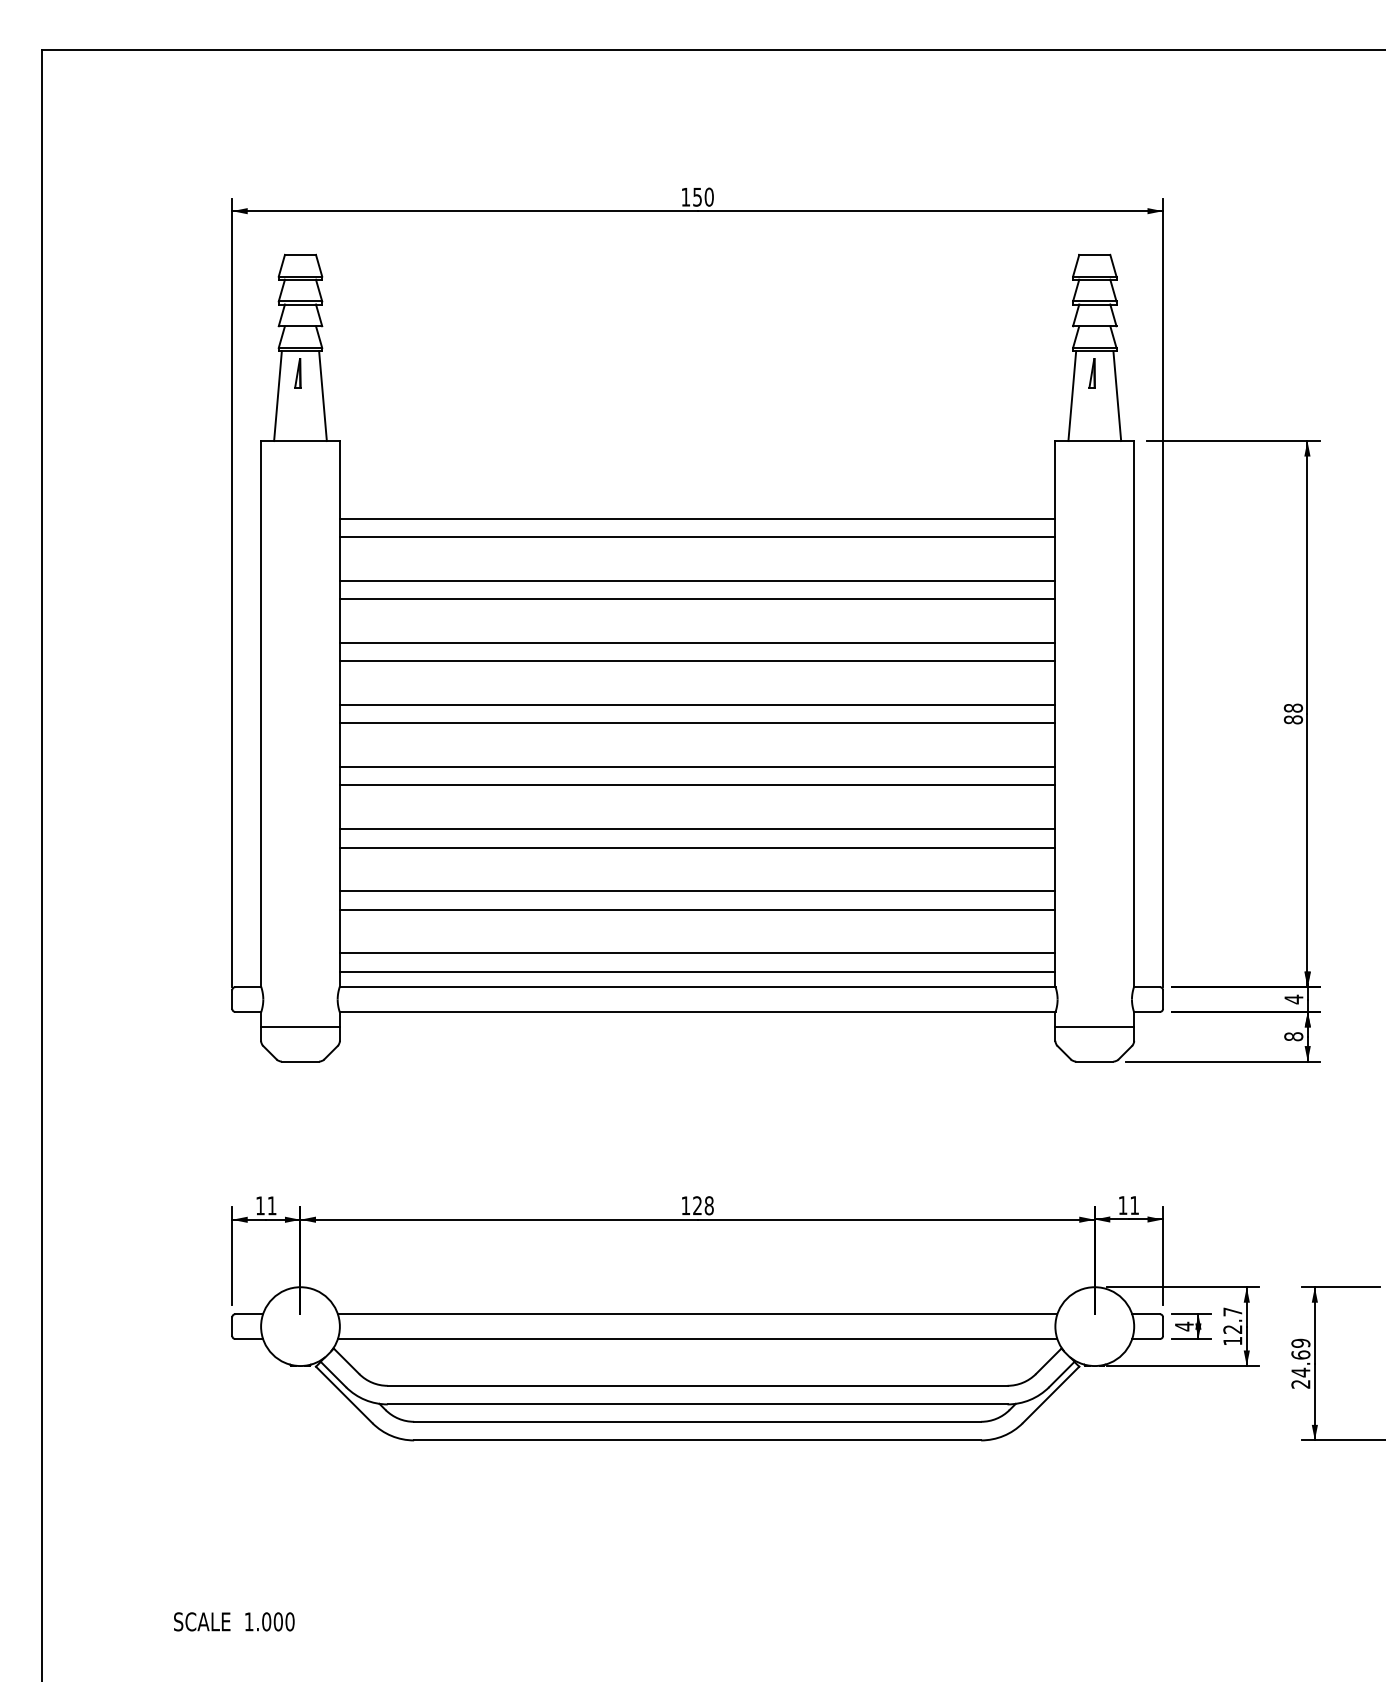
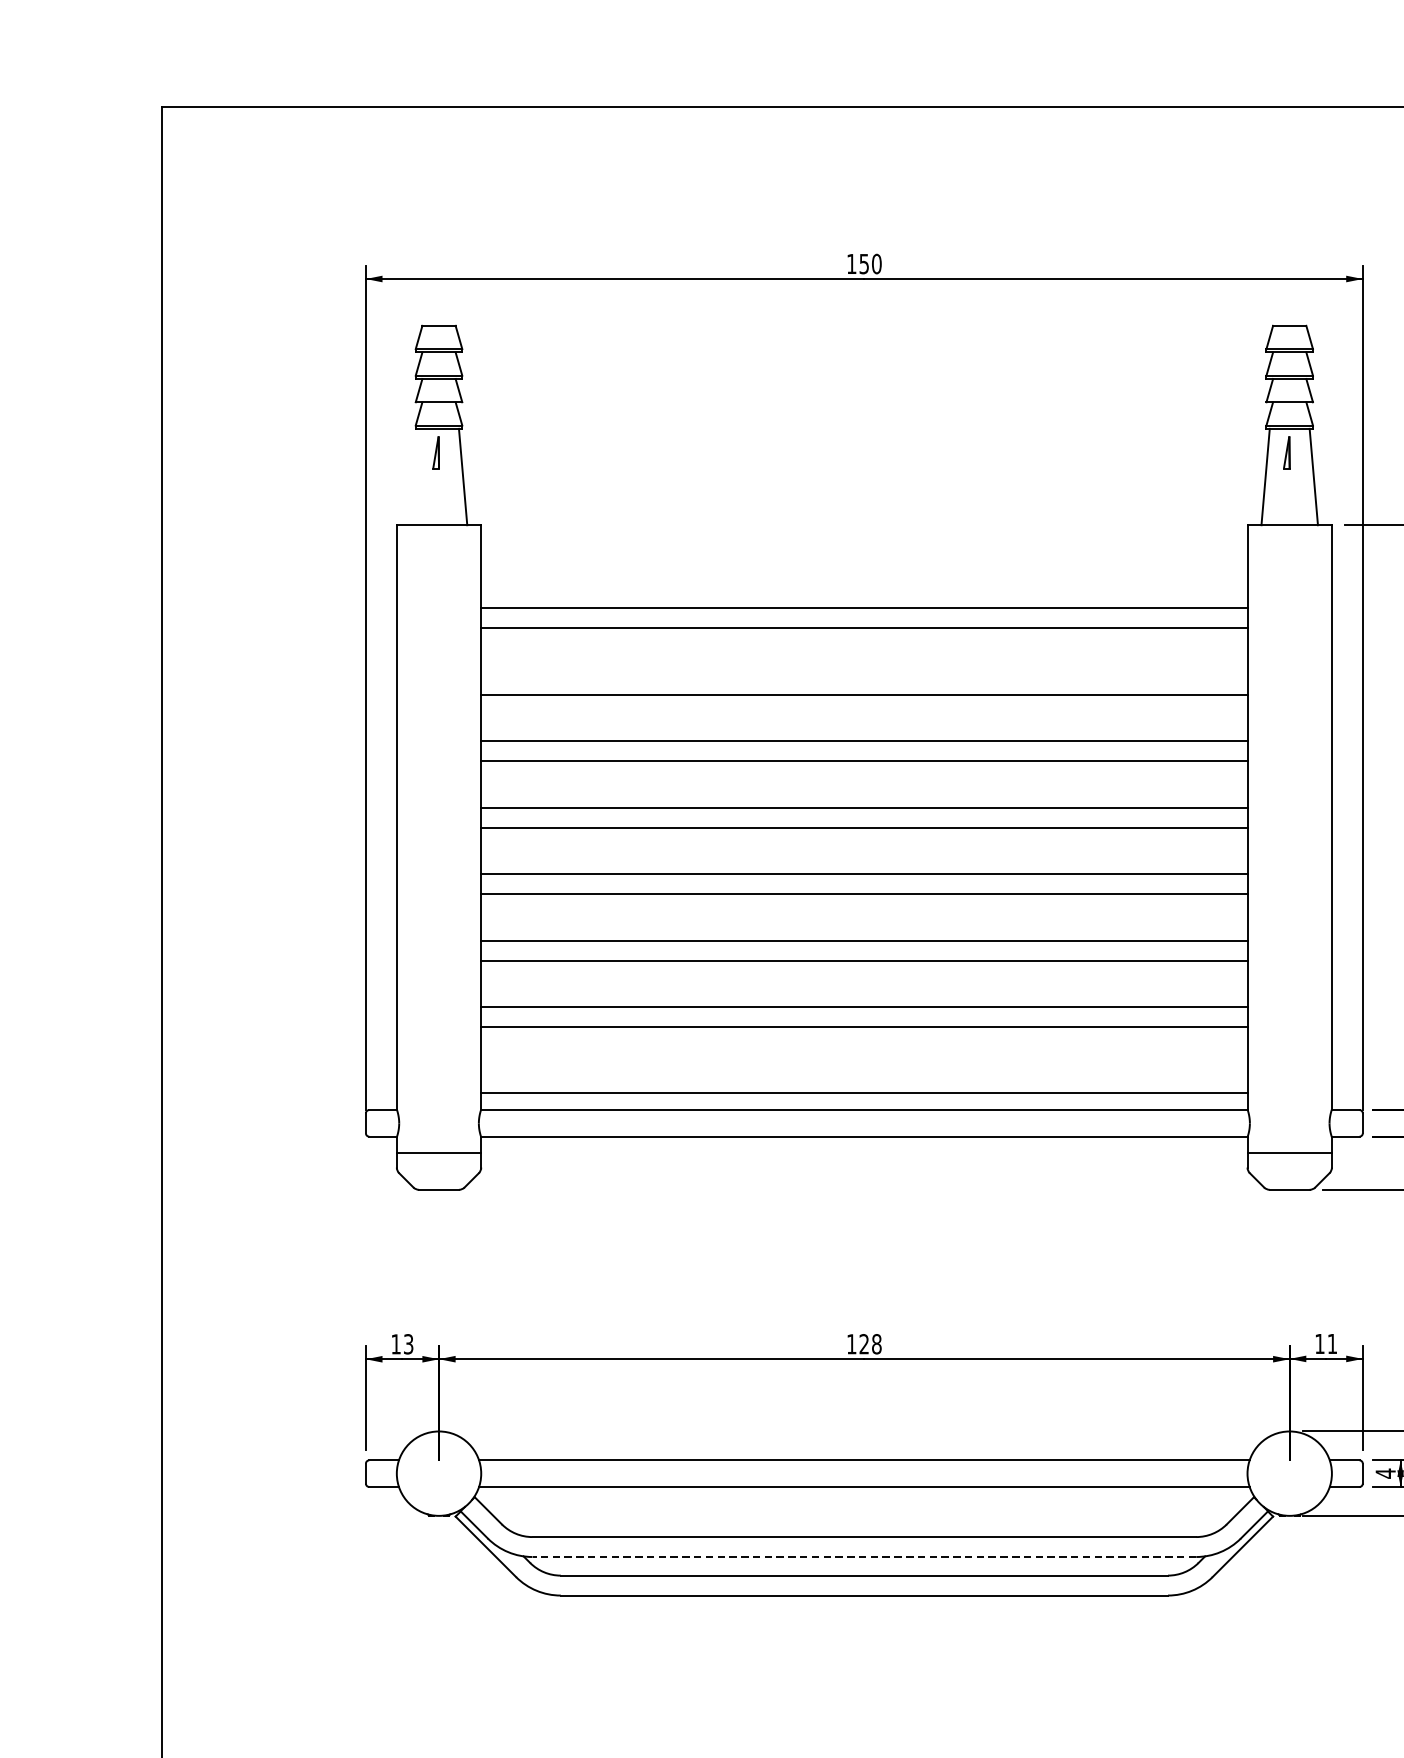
line: (277, 396) -> (414, 477), removed
line: (697, 580) -> (864, 674), removed
line: (697, 953) -> (864, 1074), removed
text: (271, 1205) -> (407, 1343), 11 -> 13
line: (697, 1404) -> (864, 1557), solid -> dashed

